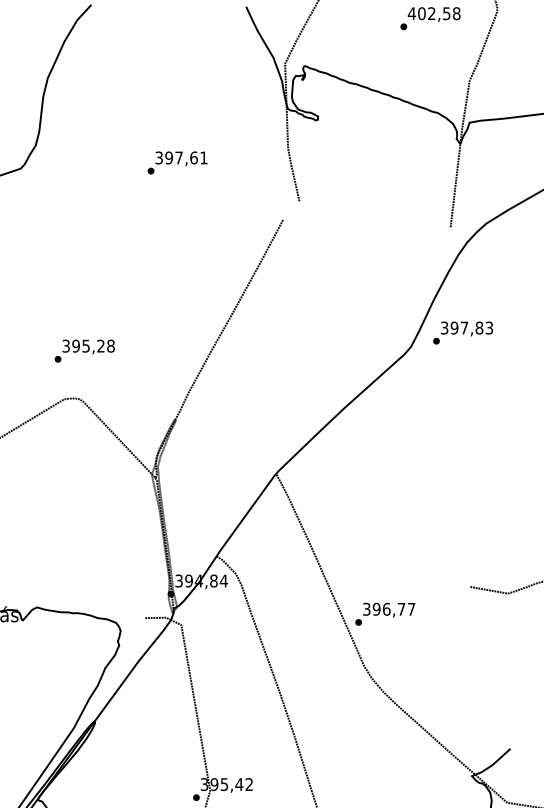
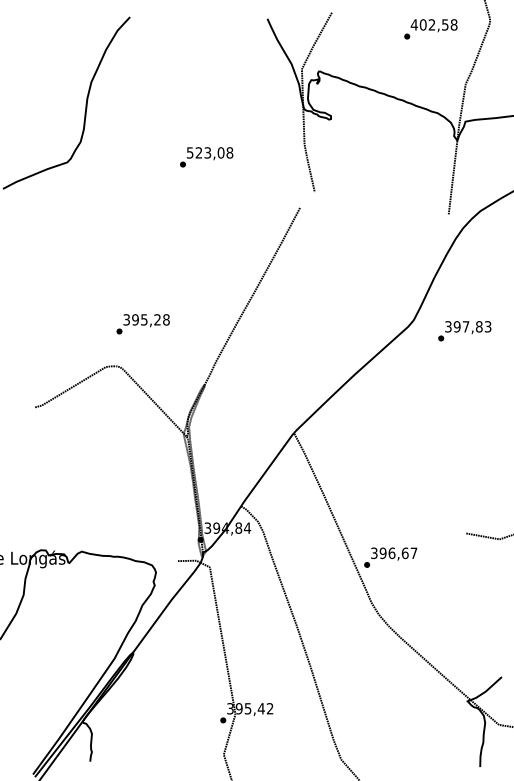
text: (182, 157) -> (210, 152), 397,61 -> 523,08
text: (462, 333) -> (464, 331), moved
text: (84, 351) -> (142, 324), moved
text: (400, 609) -> (404, 553), 396,77 -> 396,67

